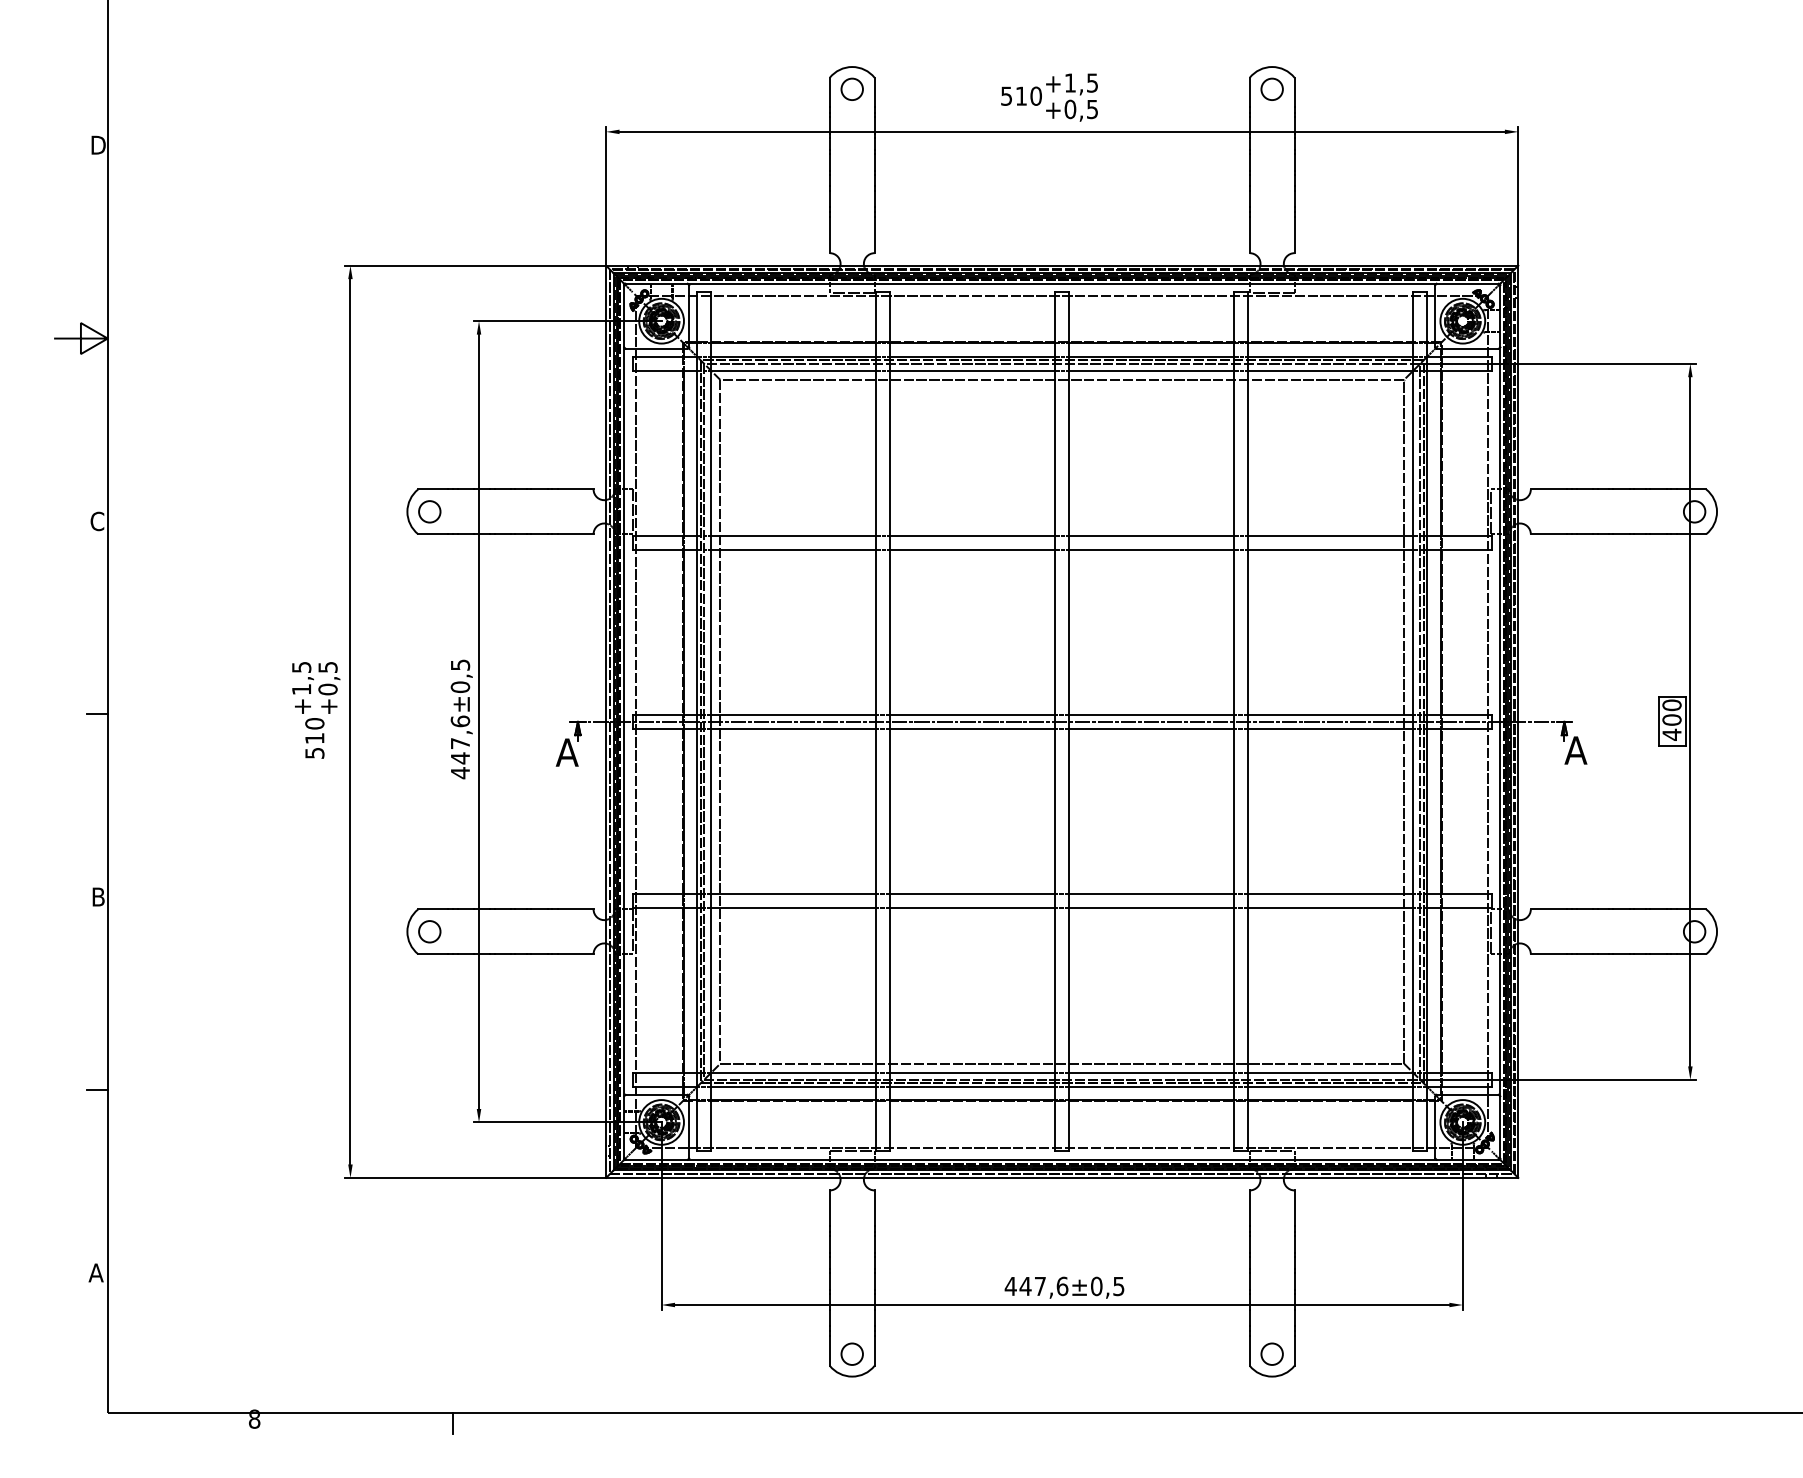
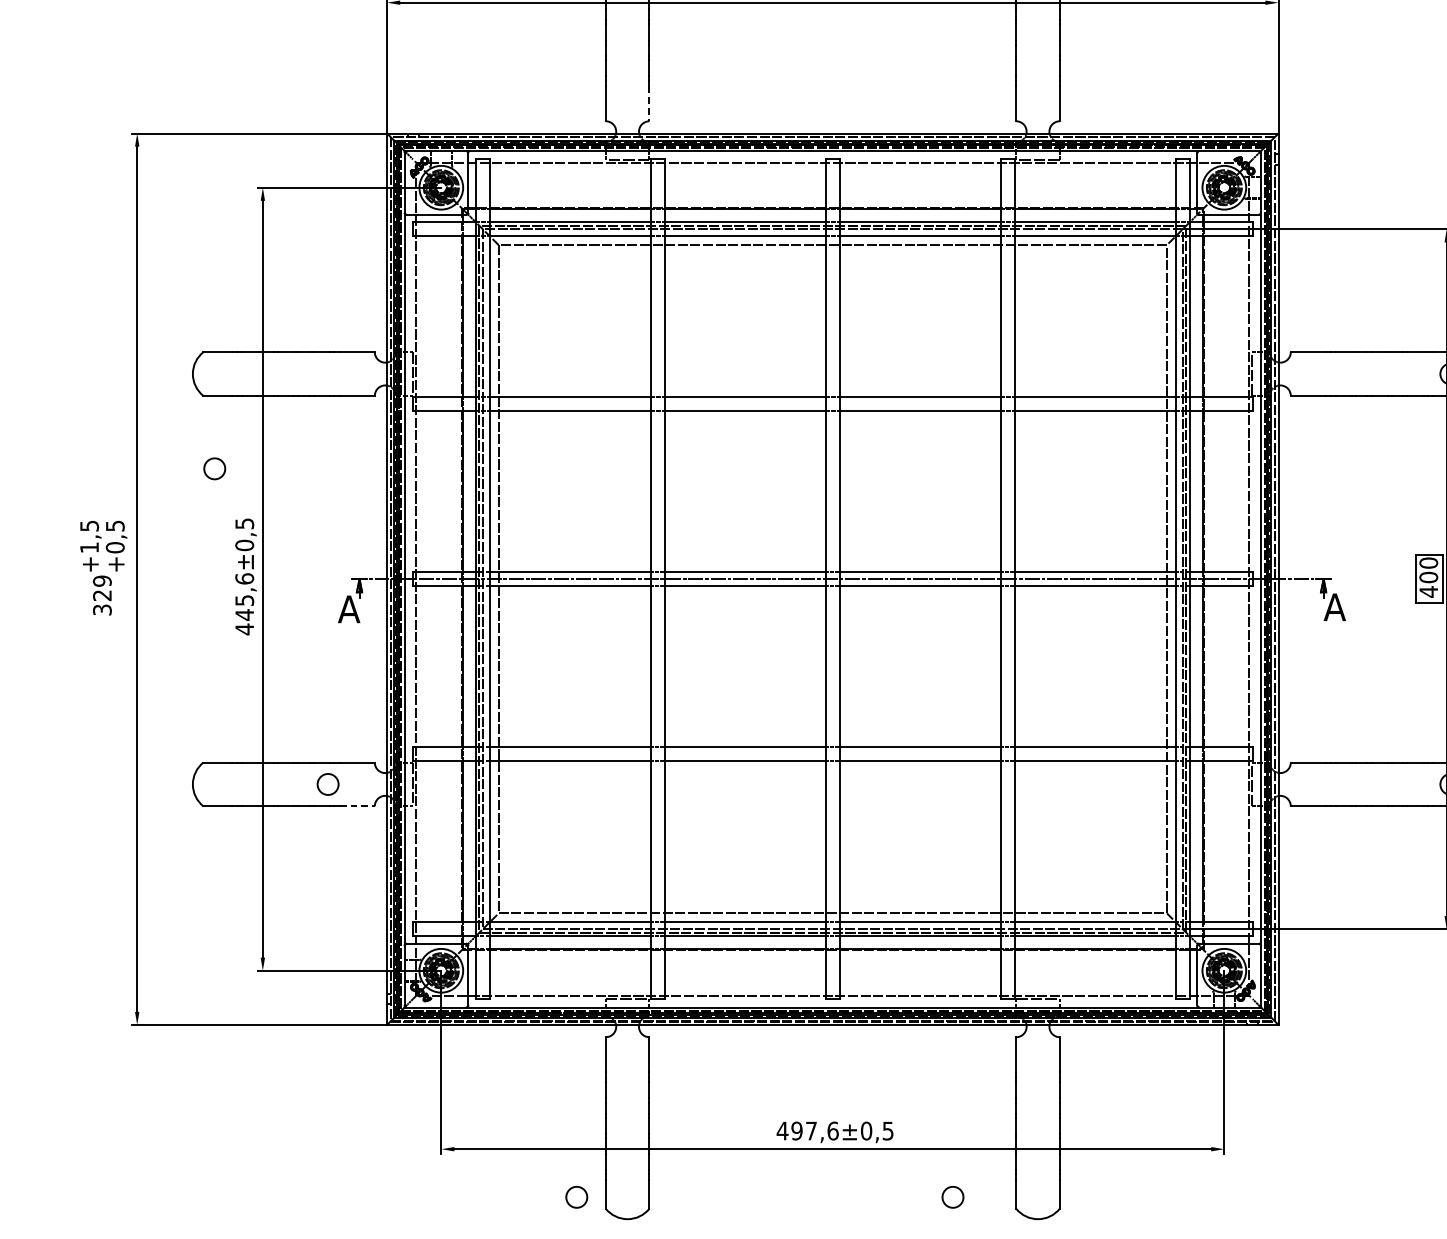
line: (874, 235) -> (649, 103), solid -> dashed
circle: (429, 511) -> (214, 468), moved
text: (314, 738) -> (102, 595), 510 -> 329
text: (460, 743) -> (244, 600), 447,6 -> 445,6
circle: (429, 931) -> (327, 784), moved
line: (575, 954) -> (357, 806), solid -> dashed
text: (1025, 1286) -> (796, 1131), 447,6 -> 497,6
circle: (851, 1353) -> (576, 1196), moved
circle: (1271, 1353) -> (952, 1196), moved

